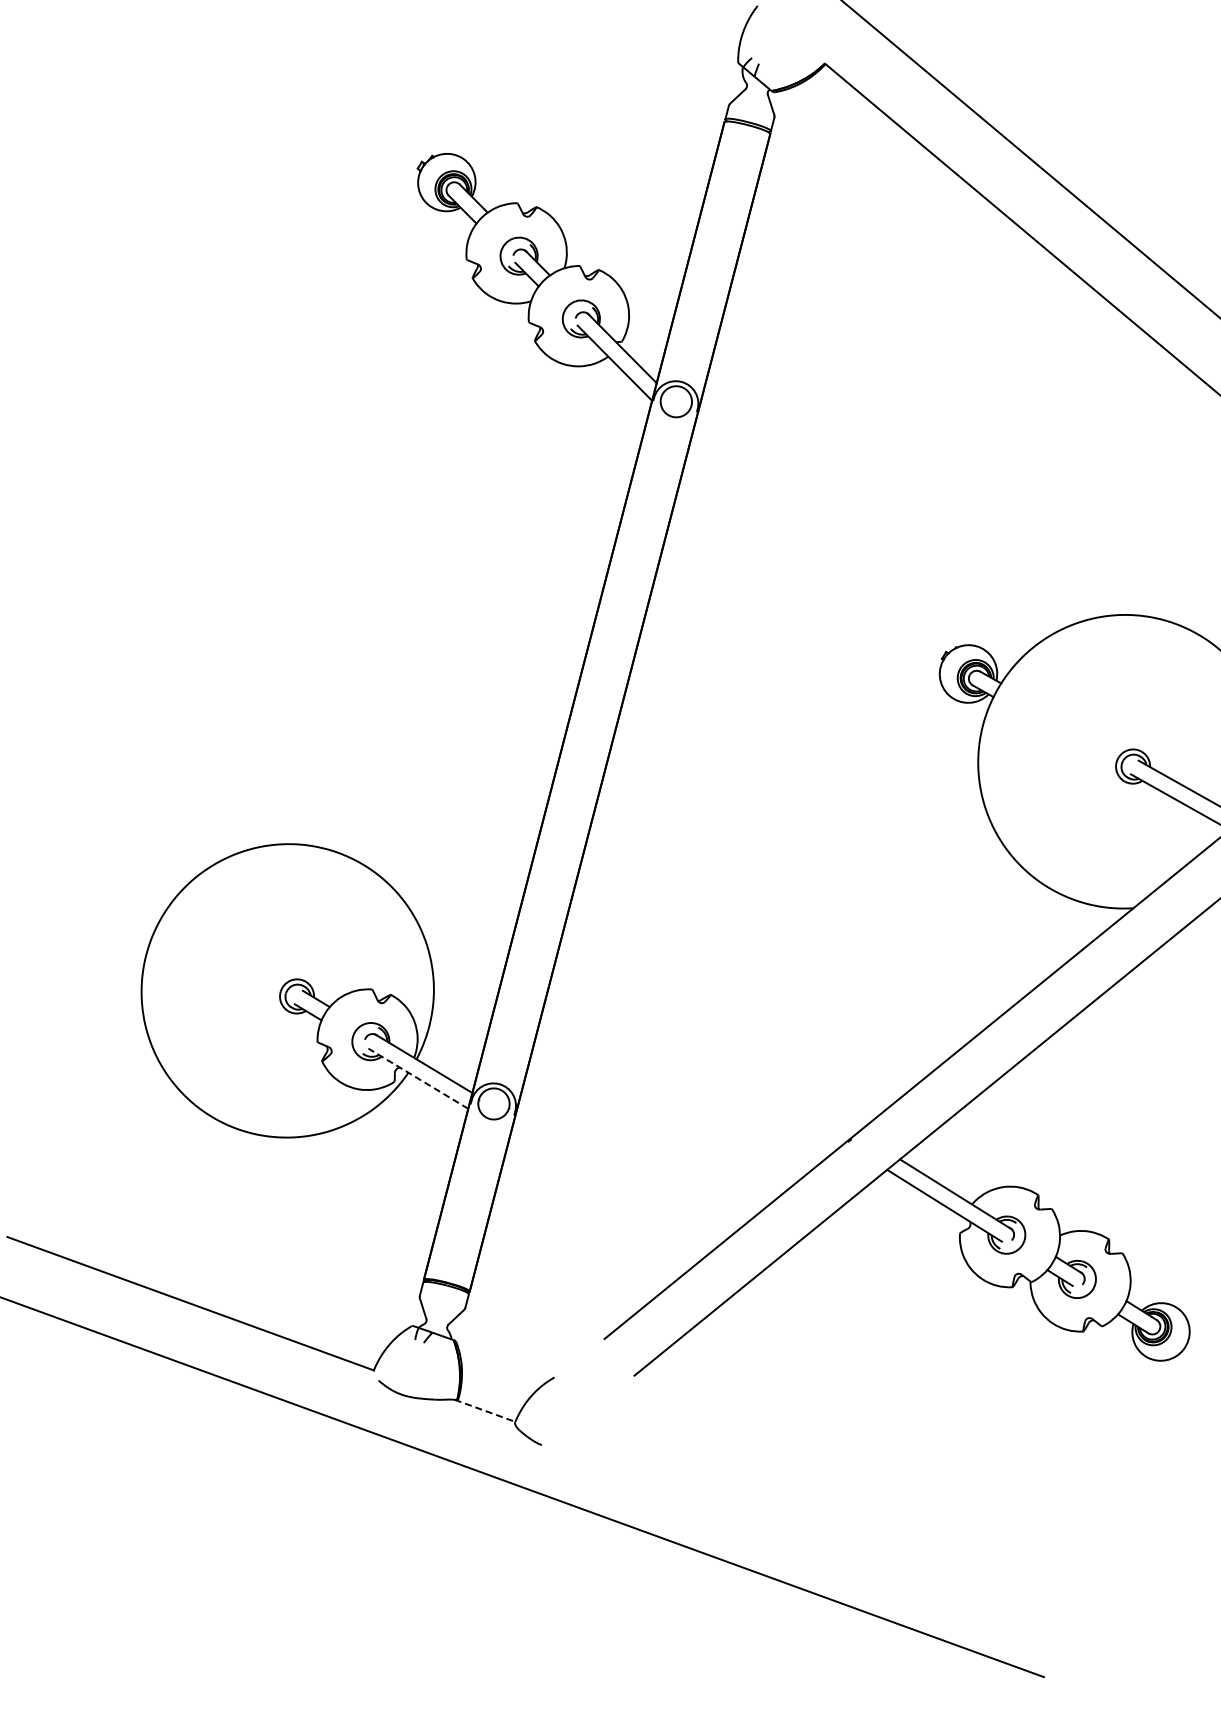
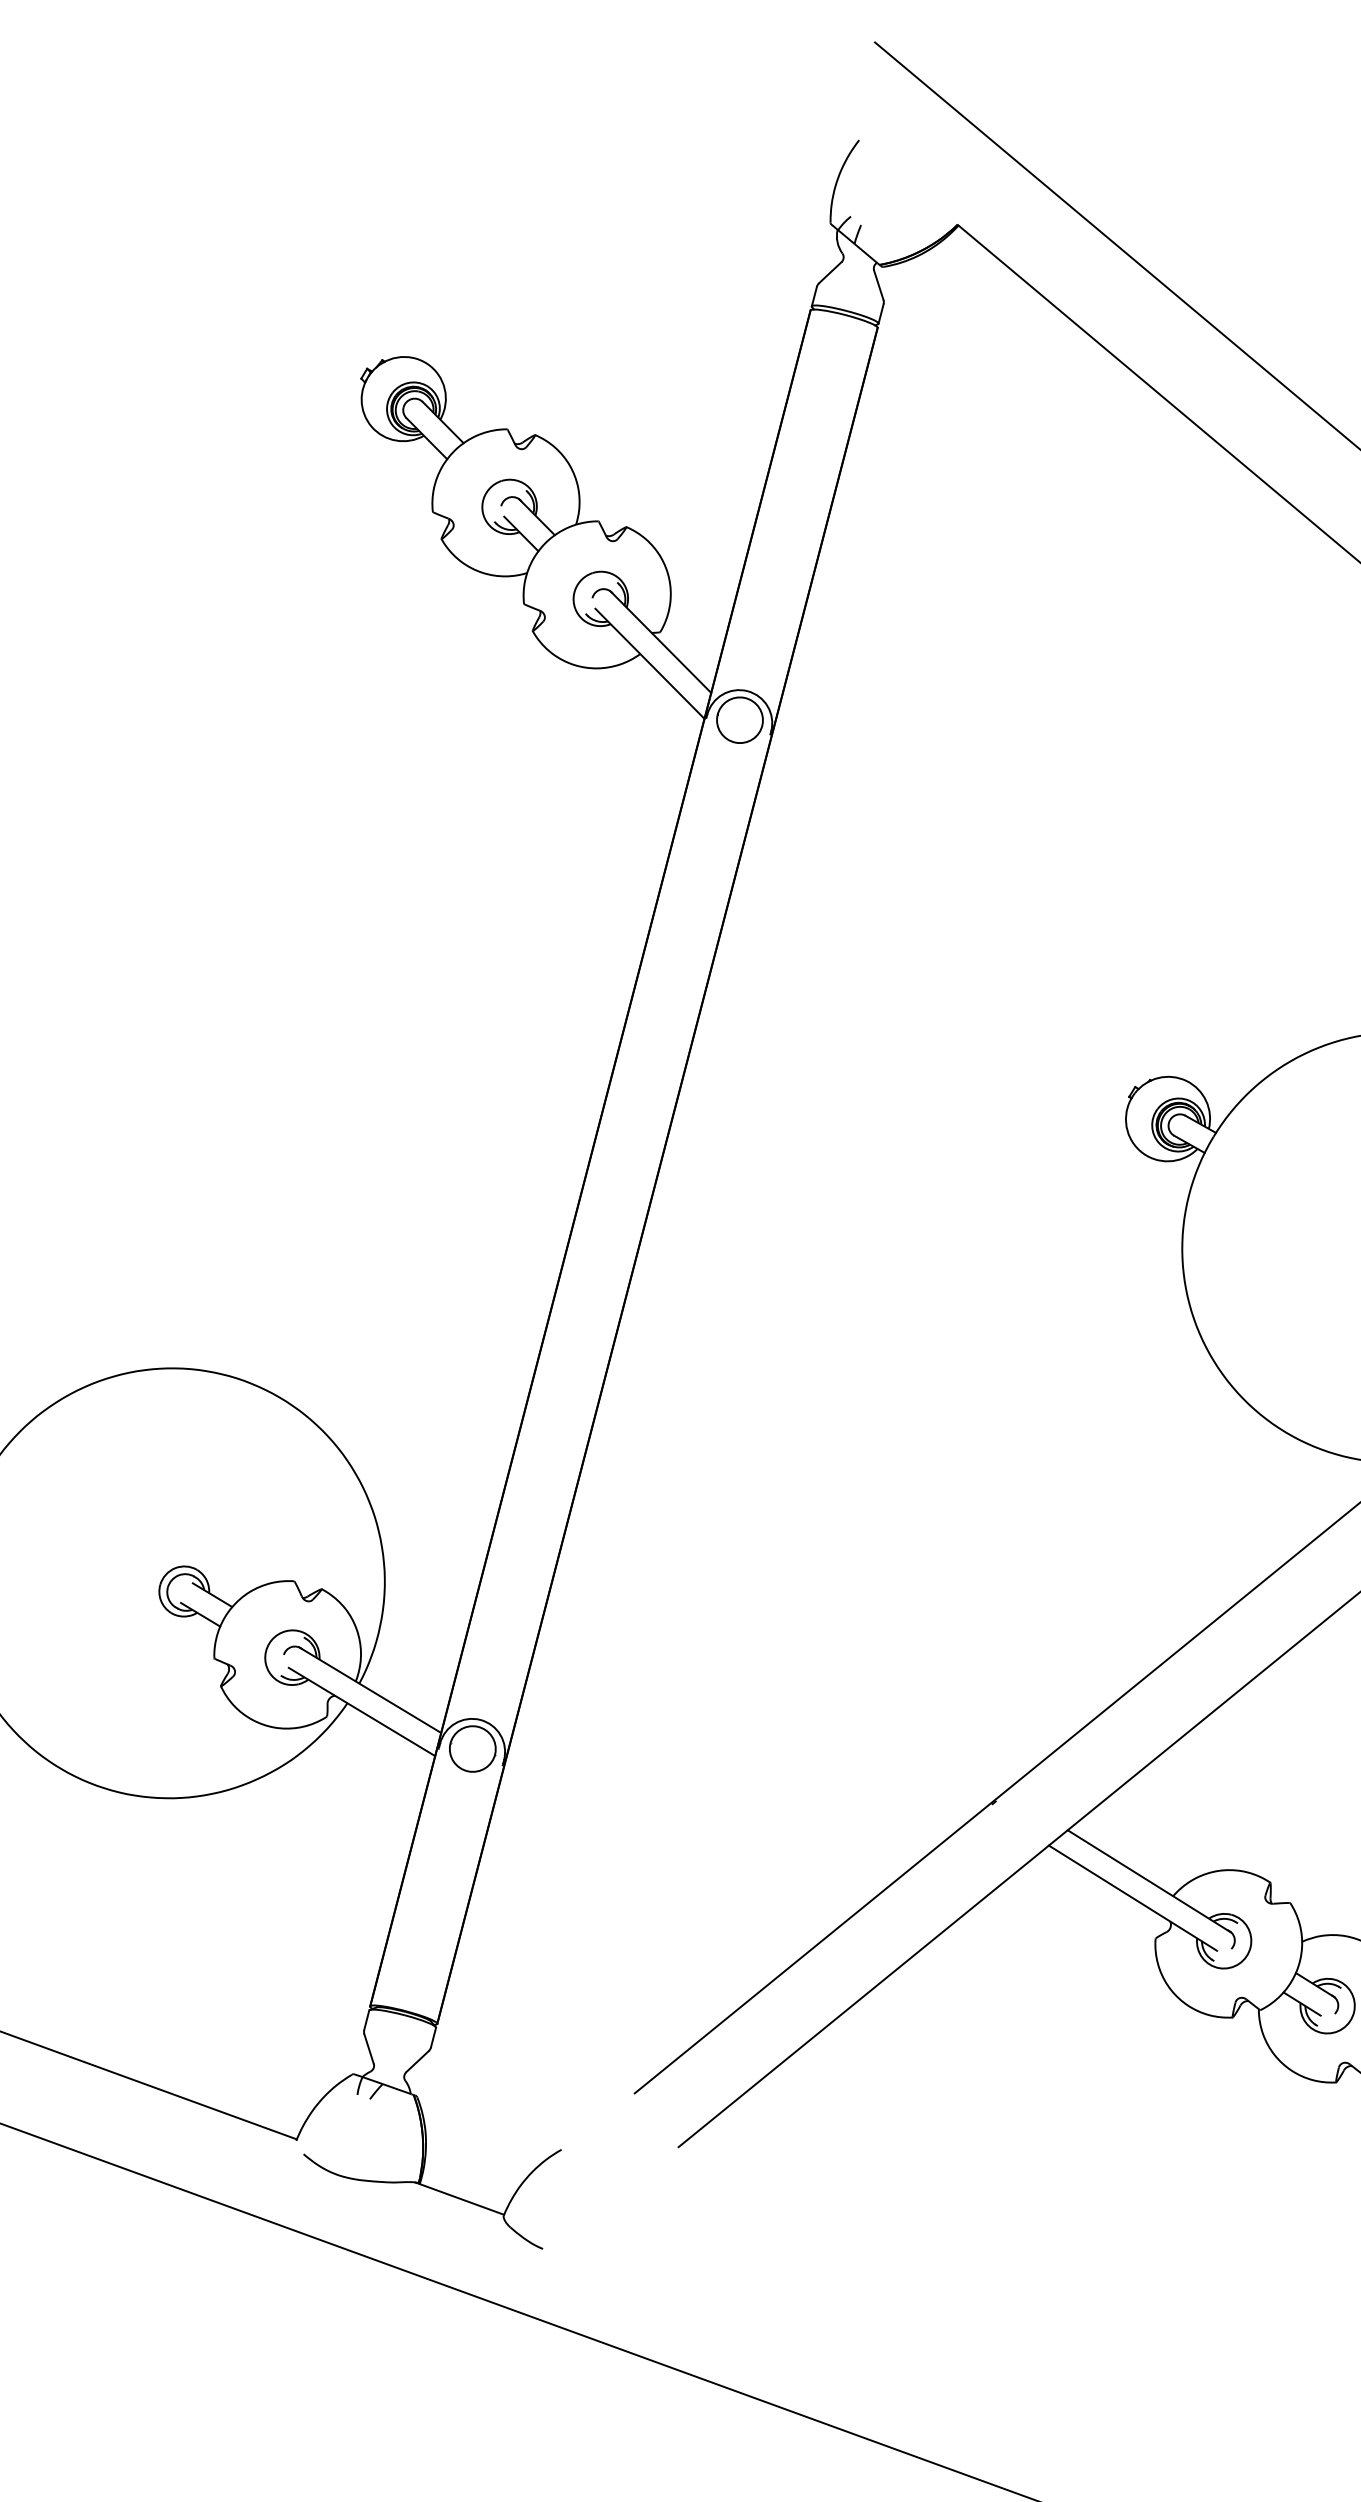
line: (417, 1078) -> (360, 1711), dashed -> solid
line: (485, 1411) -> (460, 2199), dashed -> solid

